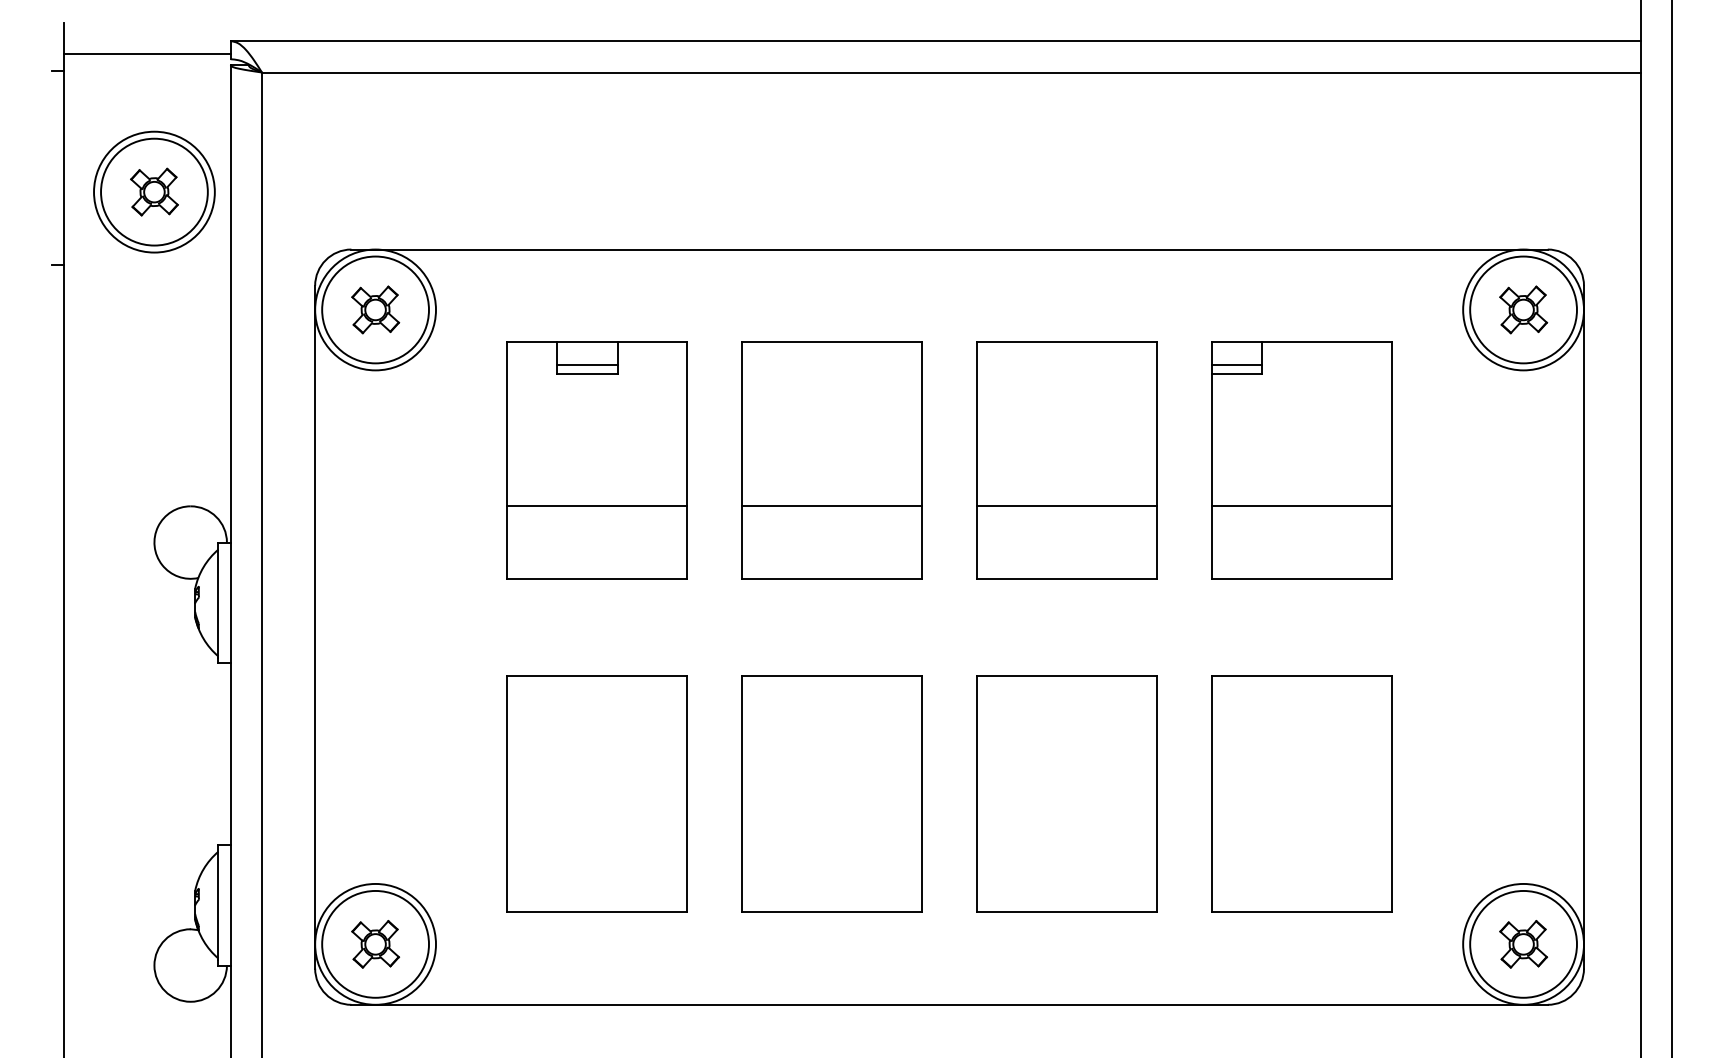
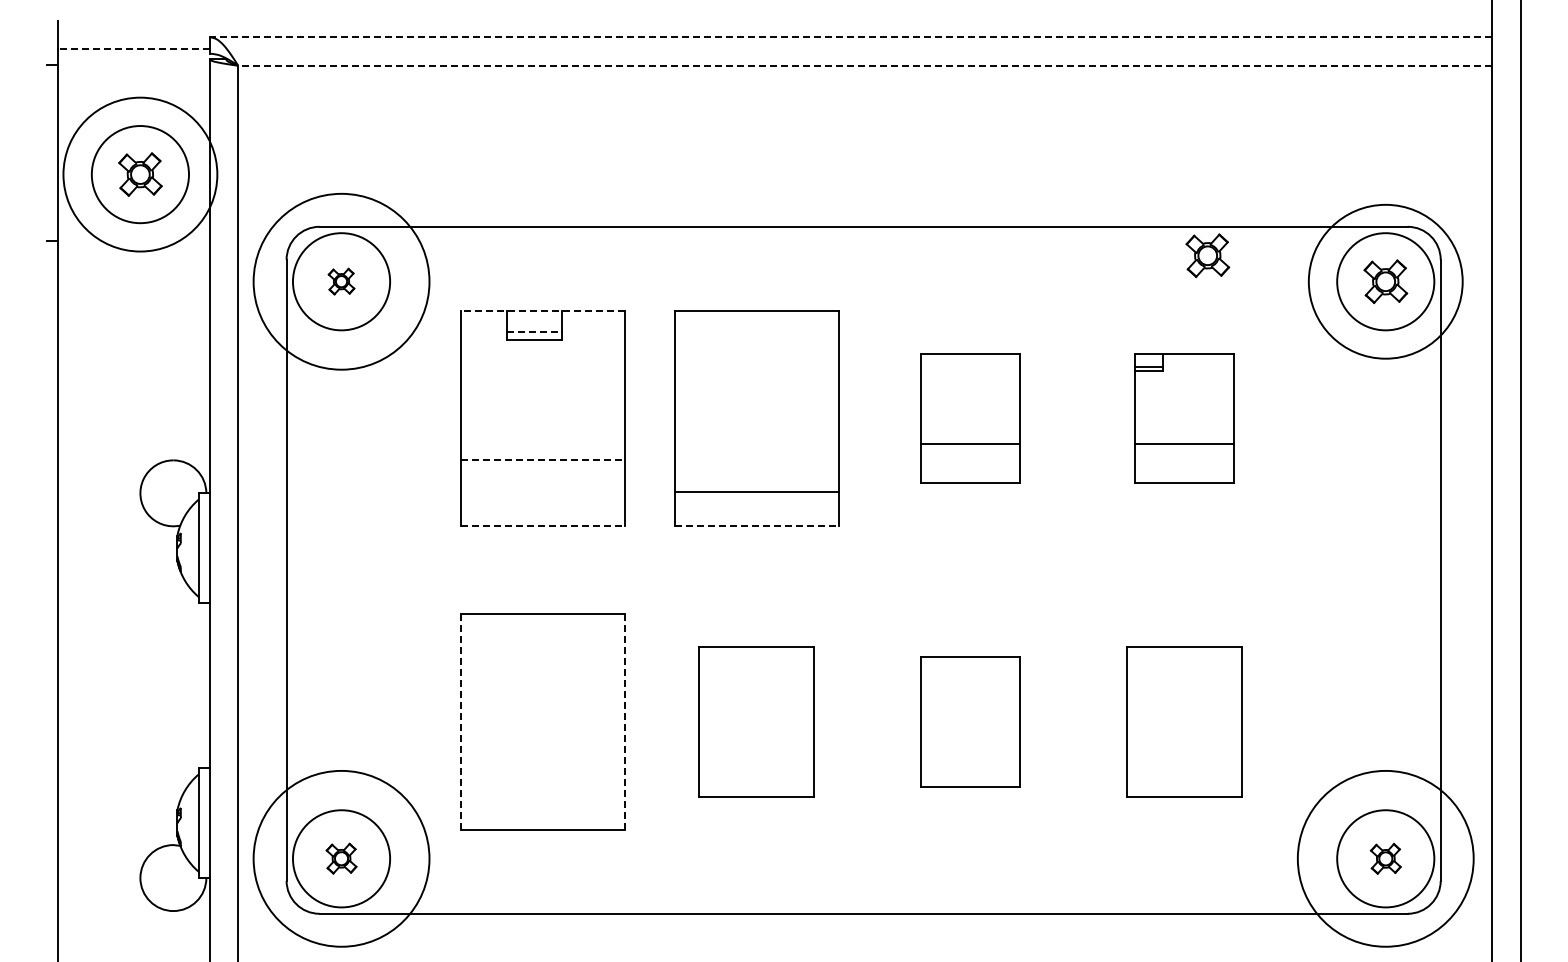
line: (935, 41) -> (850, 37), solid -> dashed
line: (146, 54) -> (133, 49), solid -> dashed
line: (950, 72) -> (864, 65), solid -> dashed
circle: (154, 192) -> (140, 174), size x1.4
part: (1327, 281) -> (1207, 255), added
circle: (375, 309) -> (341, 281), size x1.6
part: (375, 309) -> (341, 281), size x0.6
circle: (1523, 309) -> (1385, 281), size x1.4
line: (596, 341) -> (542, 310), solid -> dashed
line: (587, 365) -> (534, 332), solid -> dashed
part: (1067, 460) -> (970, 418), size x0.6
part: (1302, 460) -> (1184, 418), size x0.6
line: (597, 506) -> (543, 460), solid -> dashed
line: (831, 506) -> (756, 492), moved
line: (597, 579) -> (543, 526), solid -> dashed
line: (832, 579) -> (757, 526), solid -> dashed
line: (506, 793) -> (460, 721), solid -> dashed
line: (687, 793) -> (625, 721), solid -> dashed
part: (831, 793) -> (756, 721), size x0.7
part: (1067, 793) -> (970, 721), size x0.6
part: (1302, 793) -> (1184, 721), size x0.7
circle: (375, 944) -> (341, 858), size x1.6
part: (375, 944) -> (341, 858), size x0.7
circle: (1523, 944) -> (1385, 858), size x1.6
part: (1523, 944) -> (1385, 858), size x0.7

